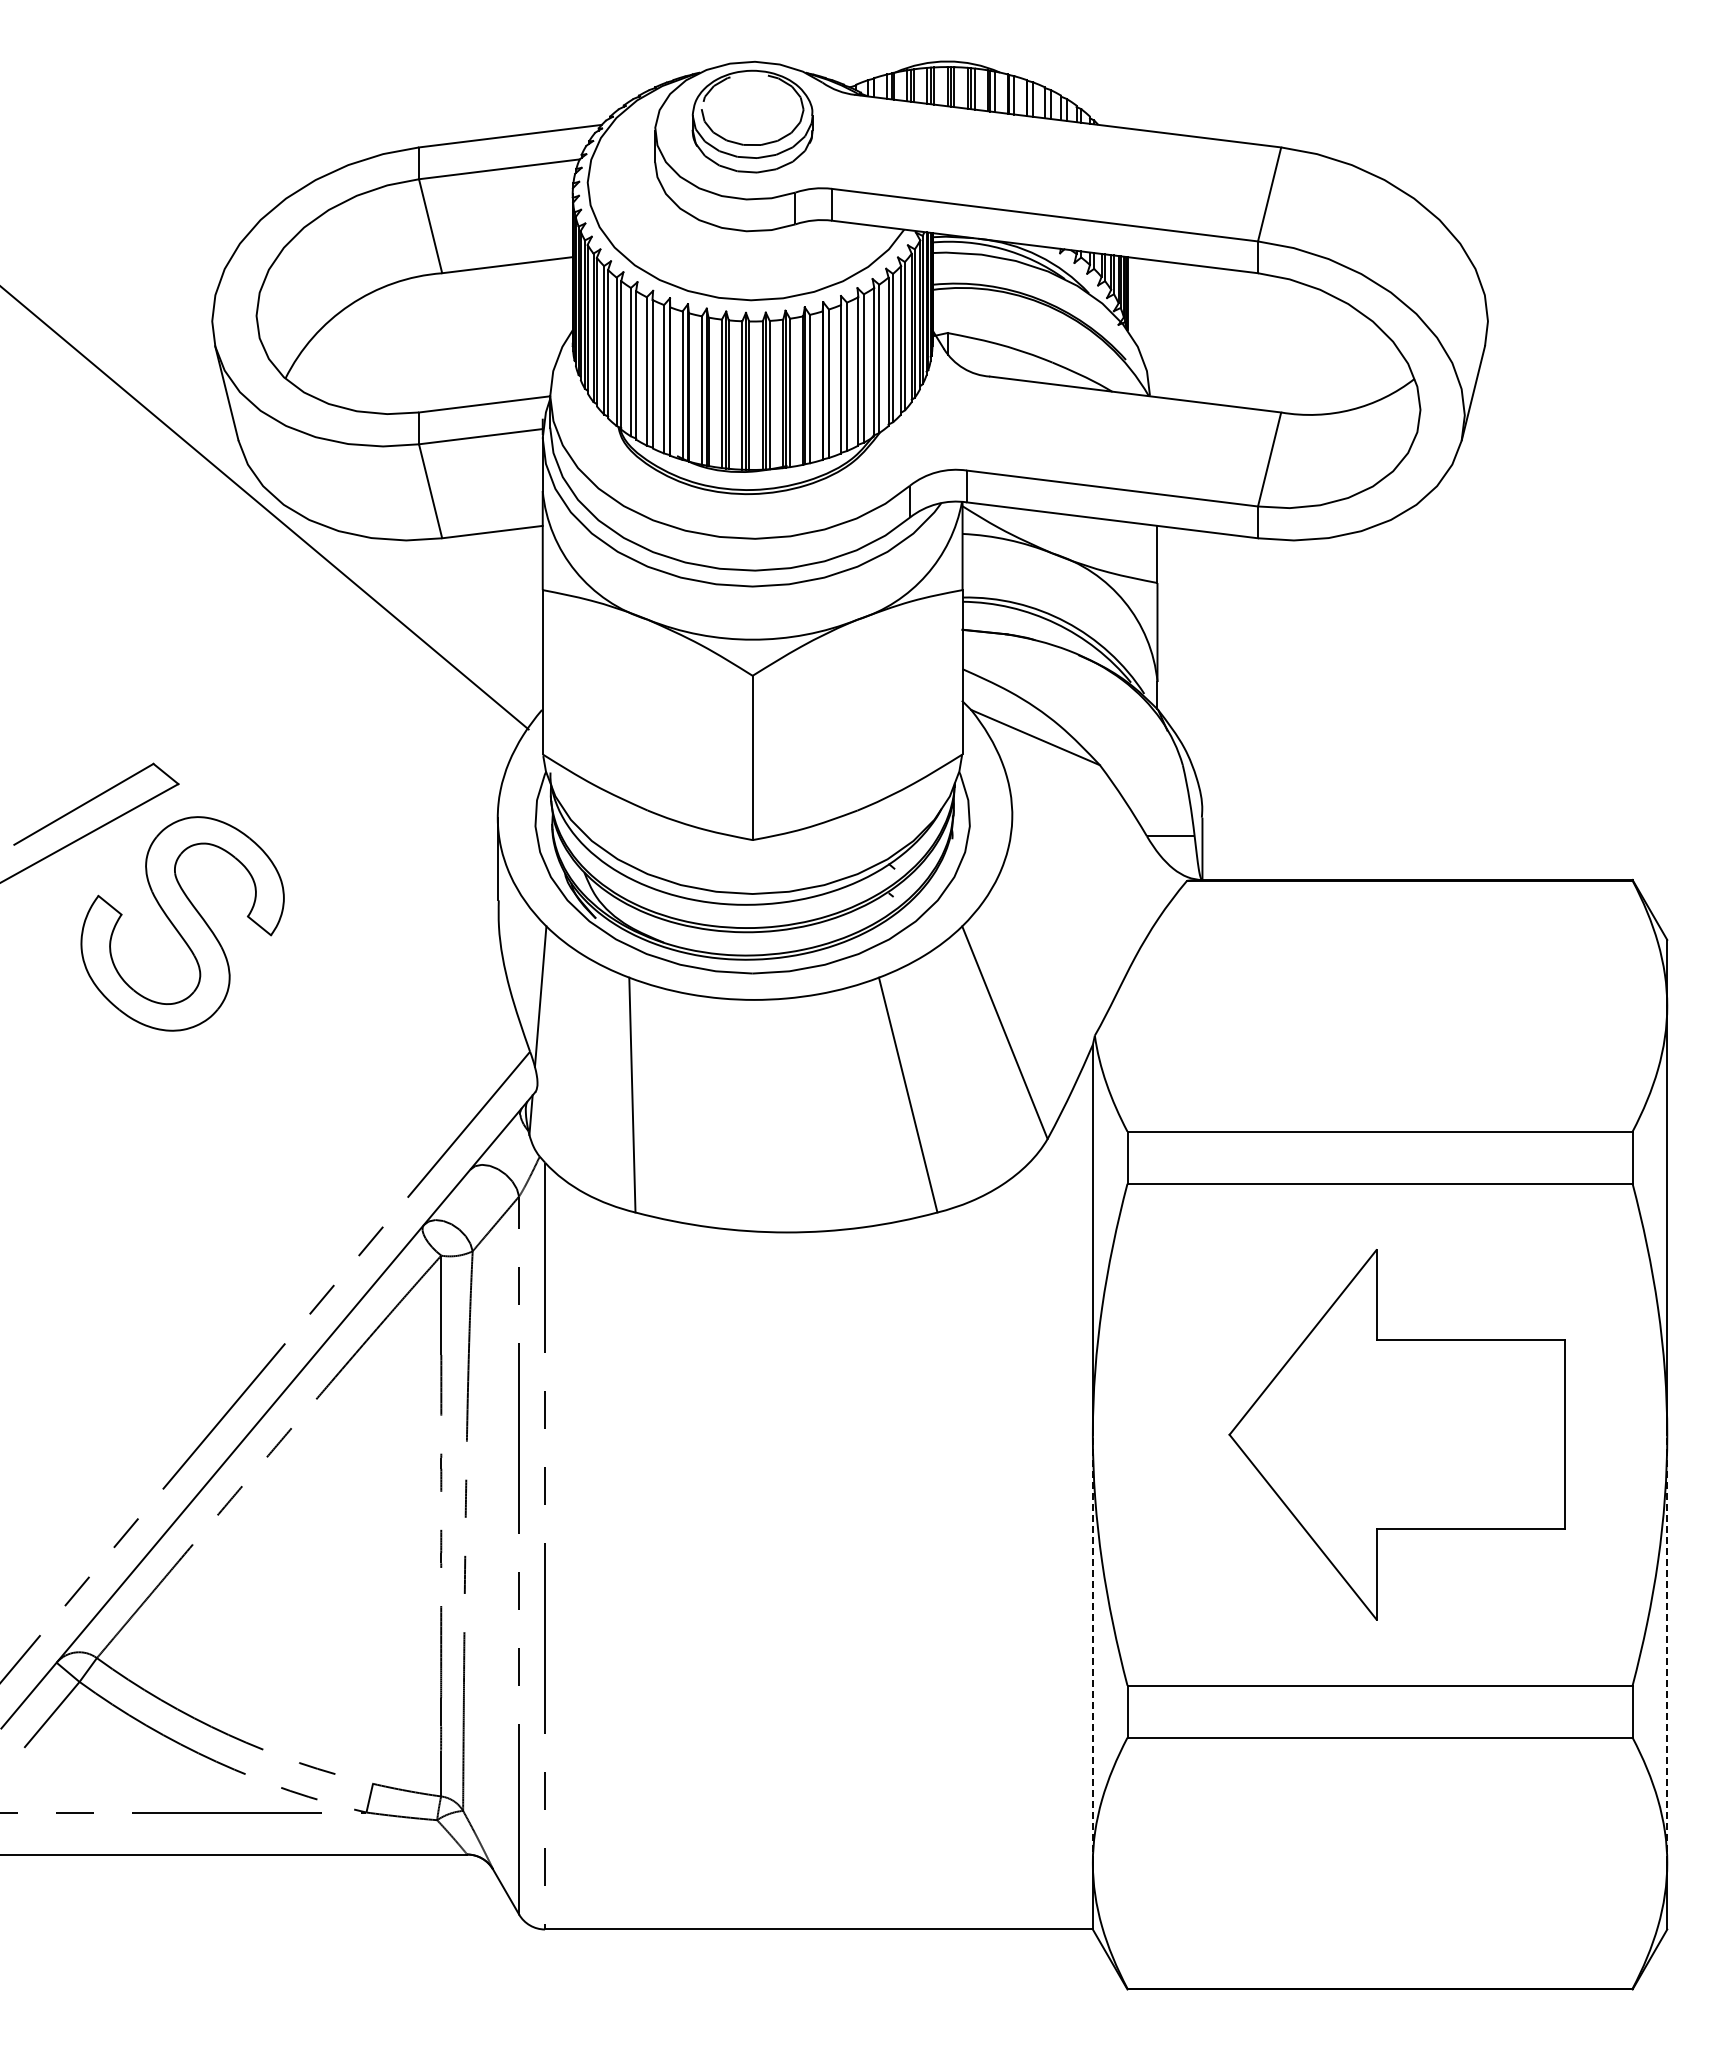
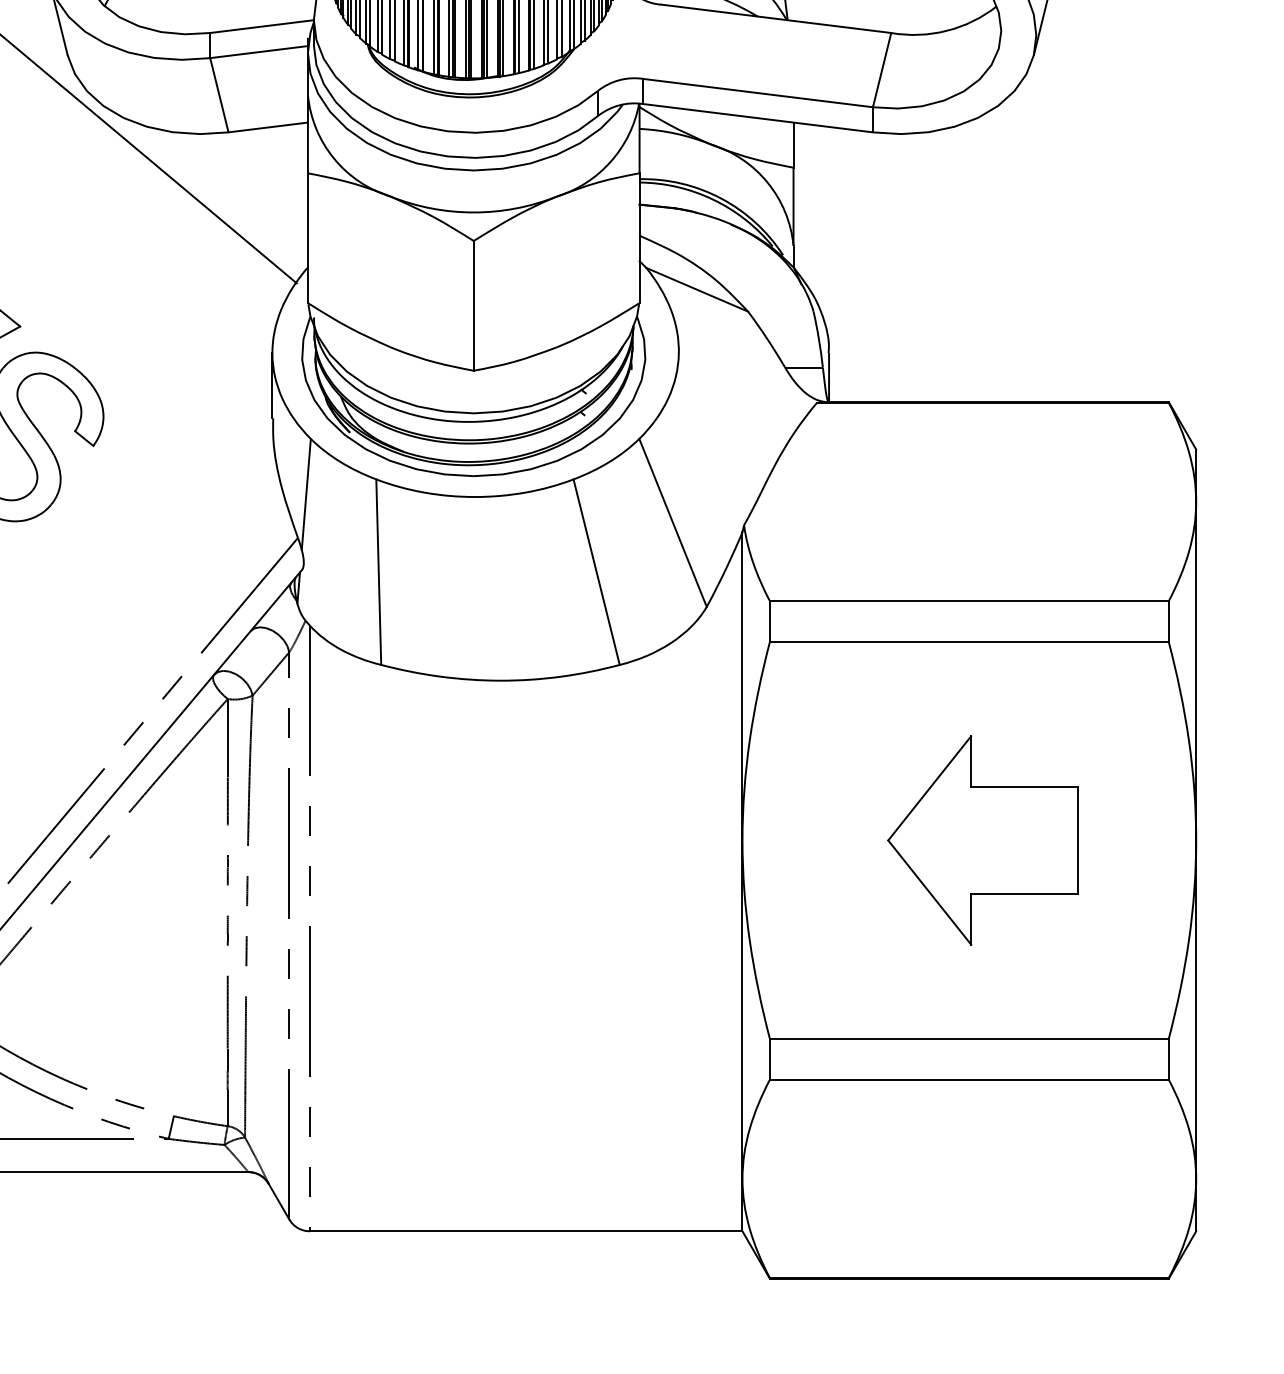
part: (1396, 1434) -> (982, 840), size x0.71
line: (1092, 1648) -> (742, 1009), dashed -> solid
line: (1667, 1648) -> (1196, 1009), dashed -> solid

